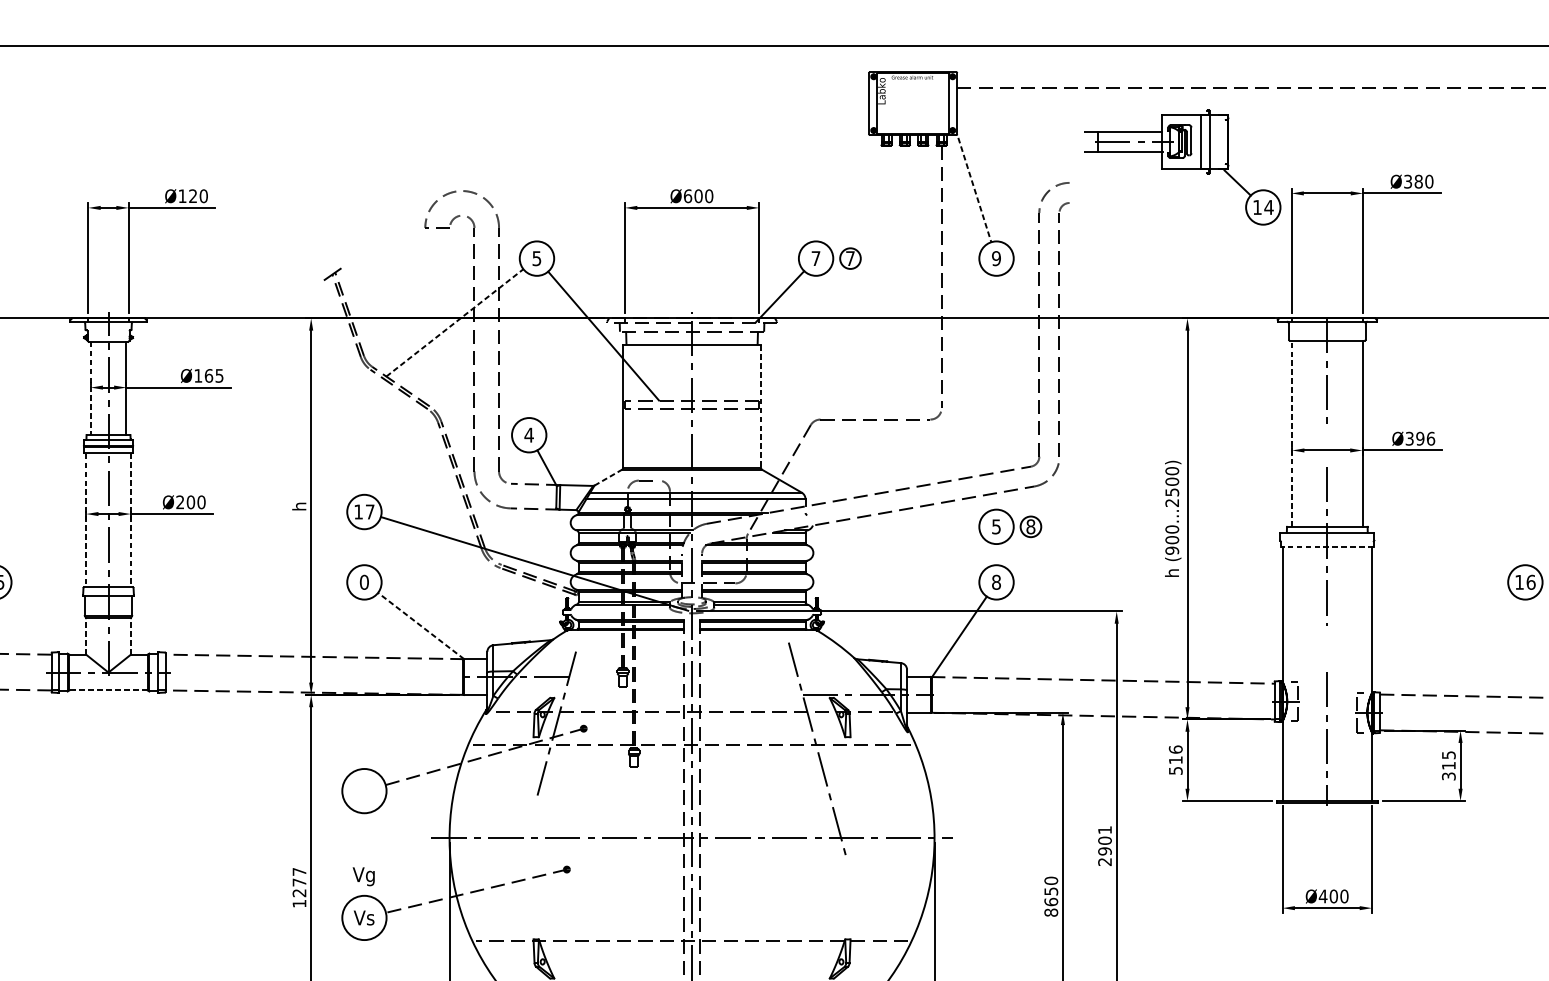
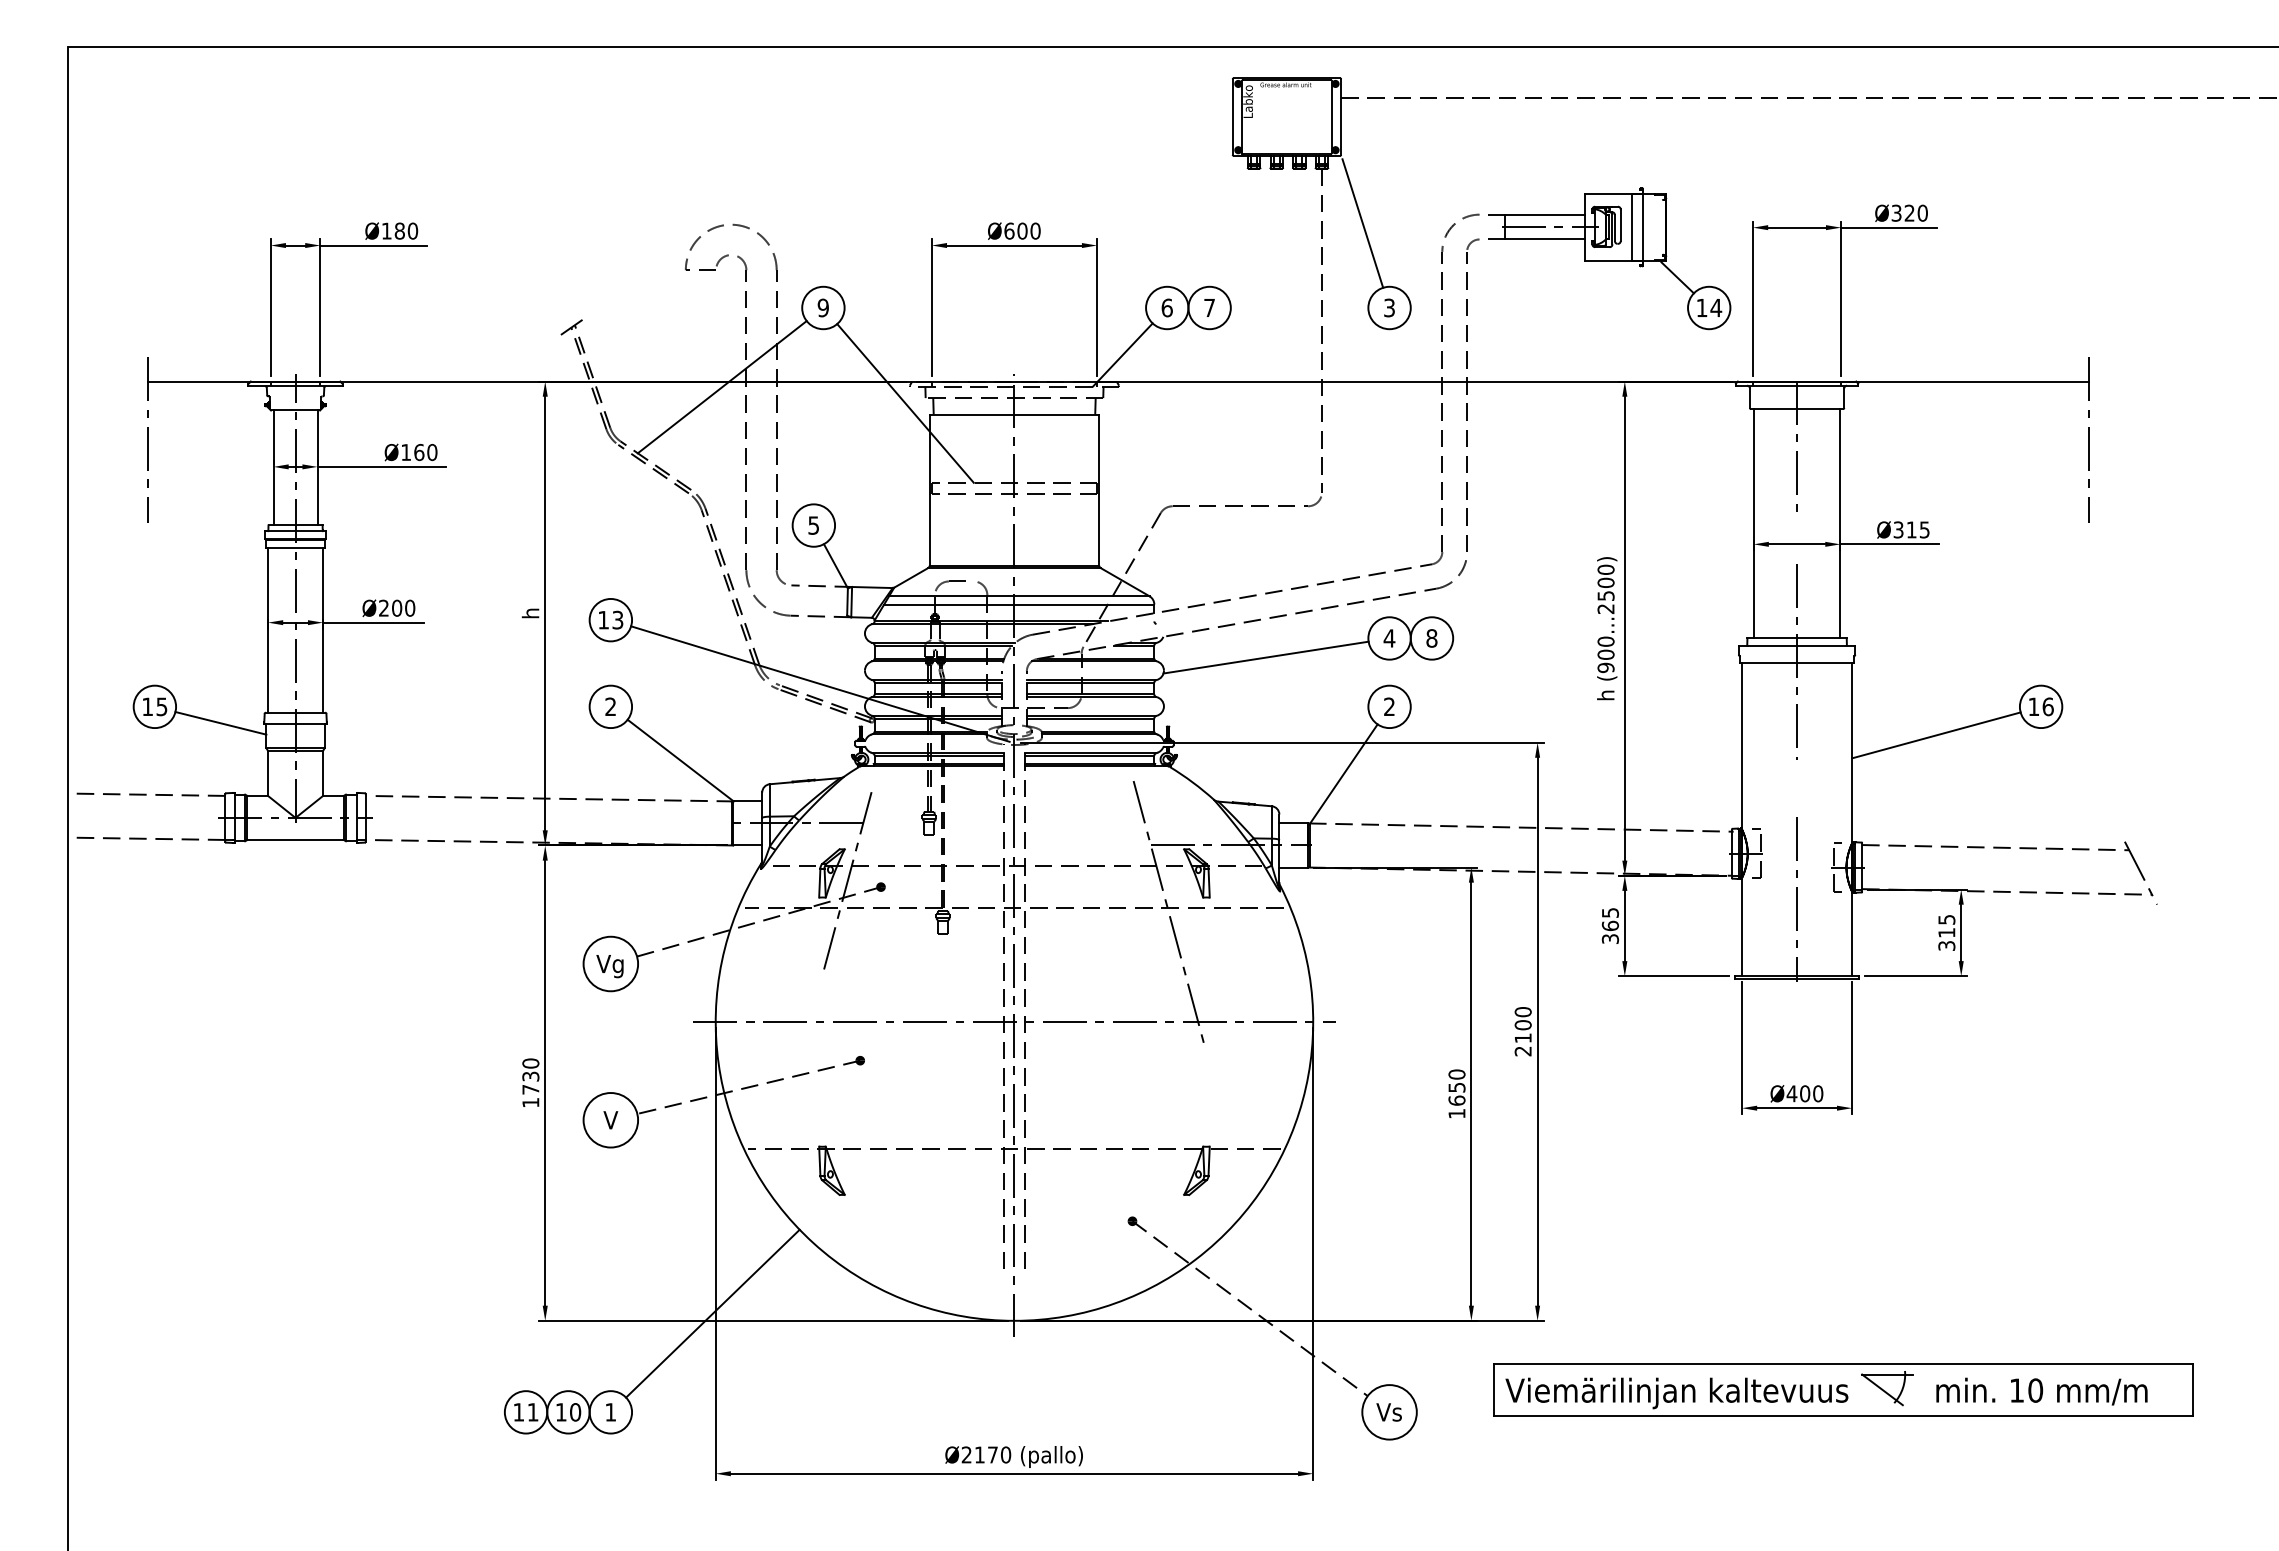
part: (1182, 167) -> (1609, 258), moved
text: (1418, 181) -> (1909, 212), Ø380 -> Ø320
line: (974, 190) -> (1362, 224), dashed -> solid
text: (192, 195) -> (399, 230), Ø120 -> Ø180
text: (536, 258) -> (822, 307), 5 -> 9
text: (815, 258) -> (1166, 307), 7 -> 6
circle: (850, 258) -> (1209, 307), size x1.67
text: (996, 258) -> (1389, 307), 9 -> 3
line: (455, 322) -> (722, 386), dashed -> solid
text: (219, 375) -> (432, 452), Ø165 -> Ø160
line: (90, 388) -> (273, 468), dashed -> solid
line: (761, 406) -> (1099, 490), dashed -> solid
line: (1291, 433) -> (1753, 523), dashed -> solid
text: (528, 435) -> (813, 525), 4 -> 5
text: (1425, 438) -> (1917, 529), Ø396 -> Ø315
line: (608, 477) -> (911, 577), dashed -> solid
text: (369, 511) -> (617, 619), 17 -> 13
line: (131, 520) -> (323, 630), dashed -> solid
line: (86, 521) -> (268, 631), dashed -> solid
text: (996, 526) -> (1389, 638), 5 -> 4
circle: (1030, 526) -> (1431, 638), size x1.67
line: (895, 542) -> (1265, 657), added
line: (1326, 547) -> (1796, 663), dashed -> solid
text: (364, 582) -> (610, 706), 0 -> 2
text: (996, 582) -> (1389, 706), 8 -> 2
line: (47, 595) -> (220, 723), added
line: (1440, 605) -> (1936, 735), added
line: (420, 625) -> (680, 760), dashed -> solid
line: (86, 635) -> (268, 772), dashed -> solid
line: (131, 635) -> (323, 772), dashed -> solid
line: (108, 690) -> (295, 839), dashed -> solid
text: (1175, 759) -> (1609, 925), 516 -> 365
text: (1104, 841) -> (1522, 1025), 2901 -> 2100
text: (363, 876) -> (609, 966), moved
text: (299, 882) -> (530, 1076), 1277 -> 1730
text: (1050, 912) -> (1456, 1113), 8650 -> 1650
text: (364, 918) -> (610, 1120), Vs -> V

